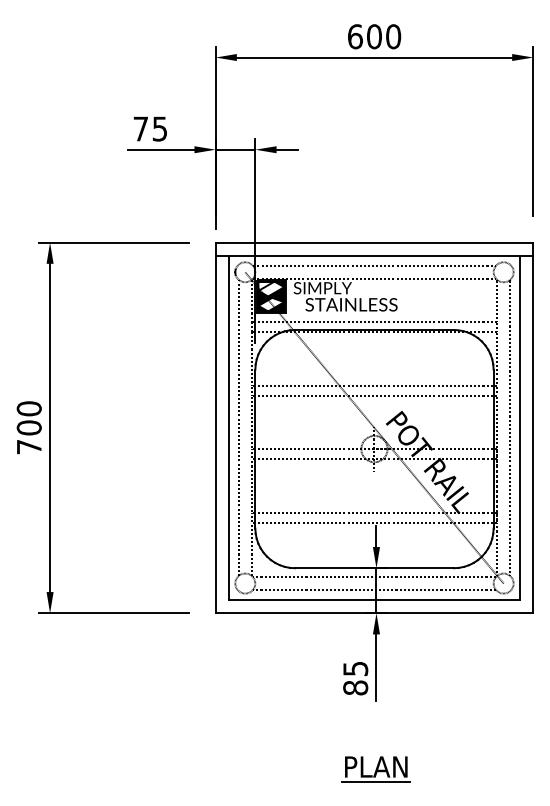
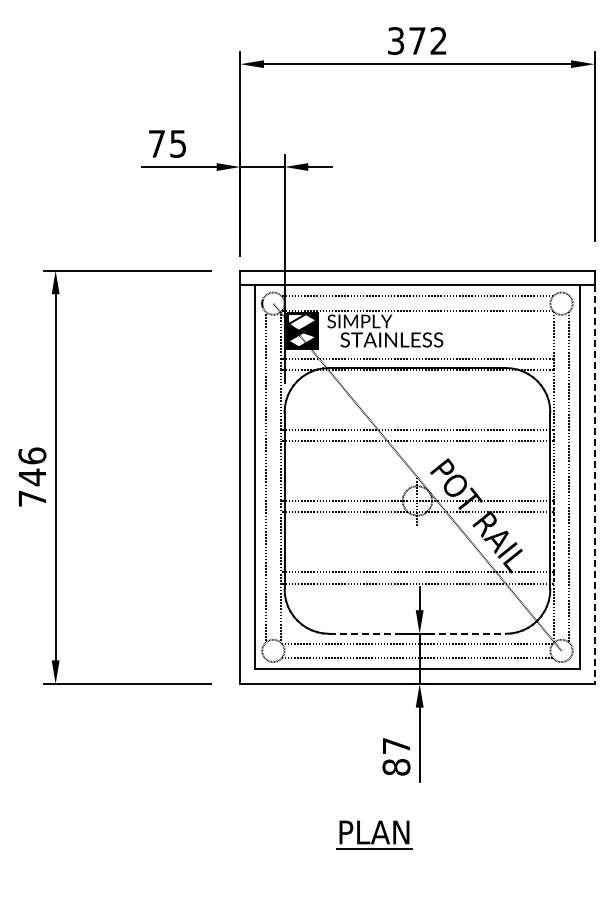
text: (374, 37) -> (417, 41), 600 -> 372
text: (29, 418) -> (32, 466), 700 -> 746
line: (533, 435) -> (594, 485), solid -> dashed
line: (374, 567) -> (417, 633), solid -> dashed
text: (355, 668) -> (396, 745), 85 -> 87
part: (376, 768) -> (374, 834), moved

